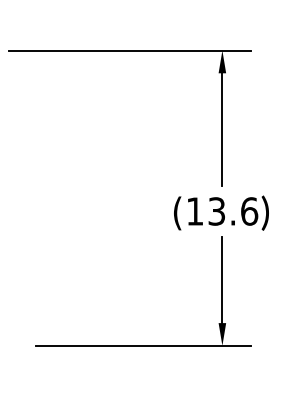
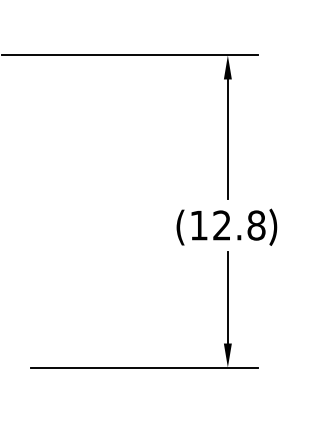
text: (233, 211) -> (239, 225), (13.6 -> (12.8

